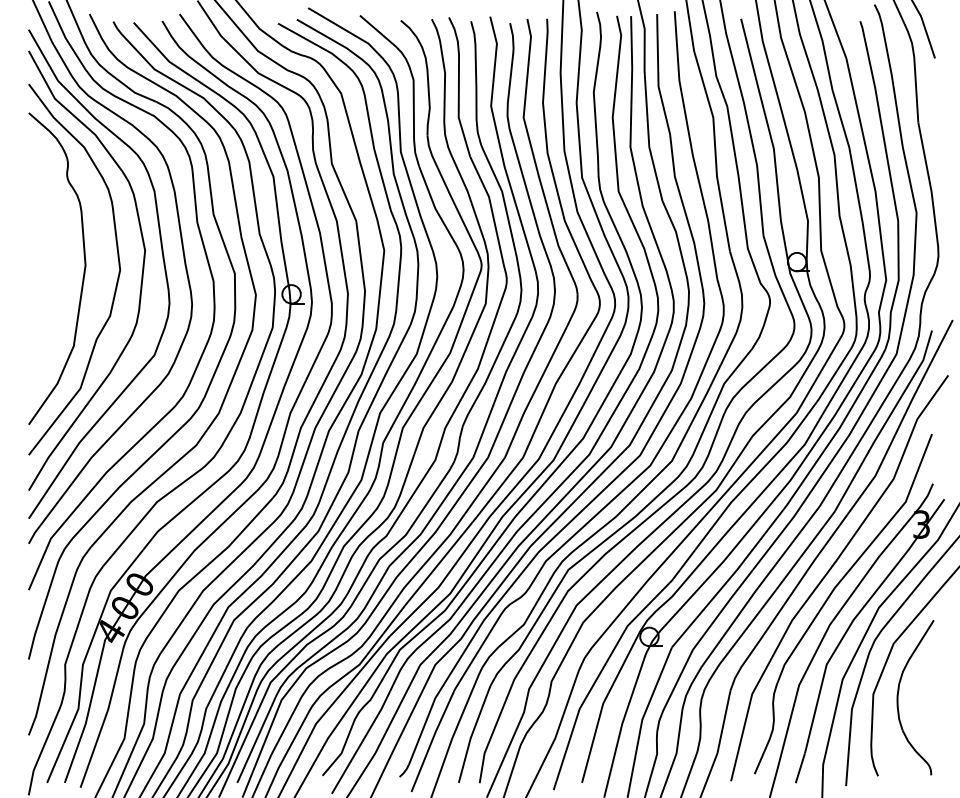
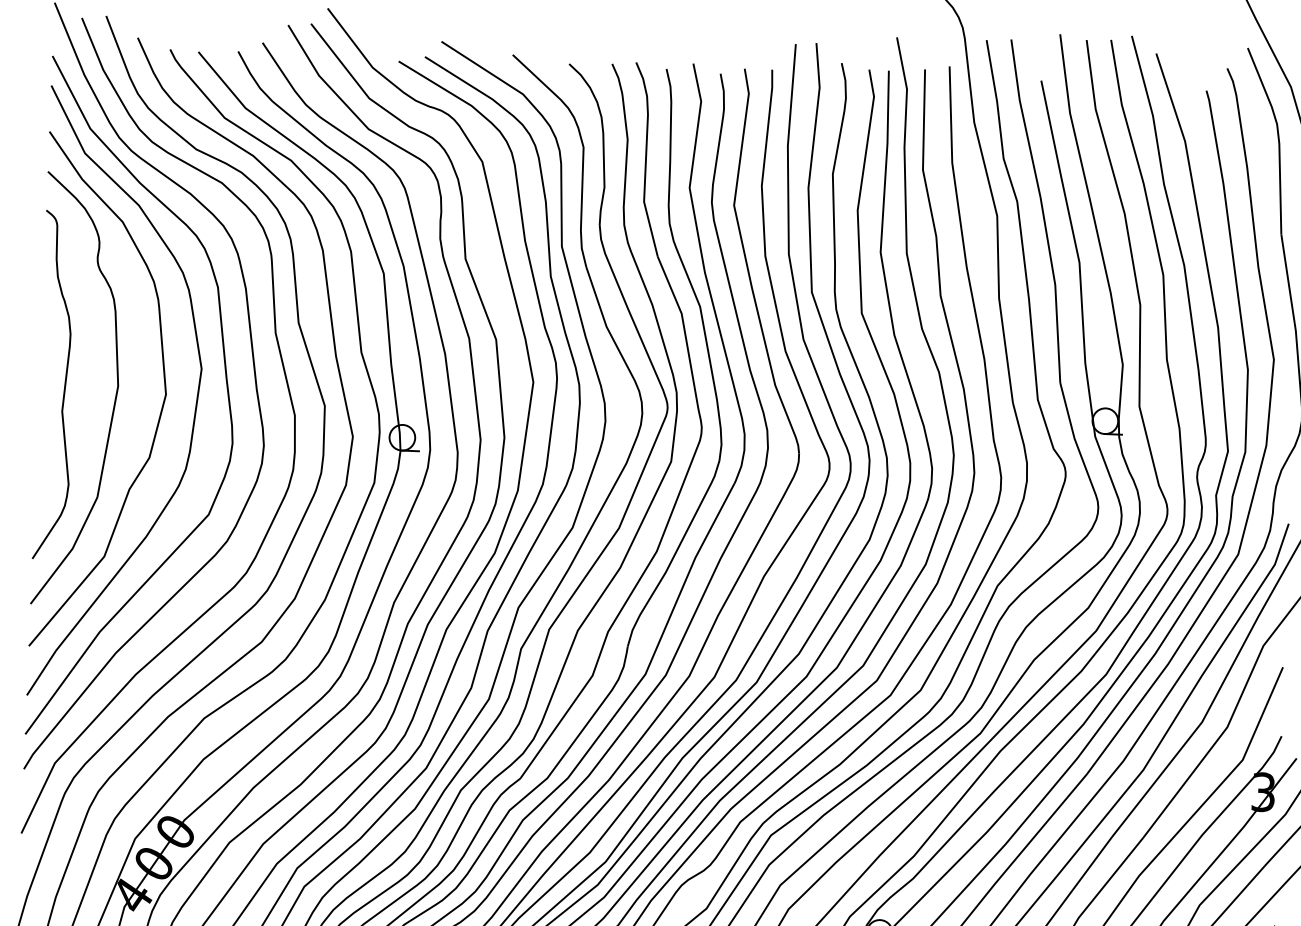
curve: (46, 266) -> (63, 385), added

